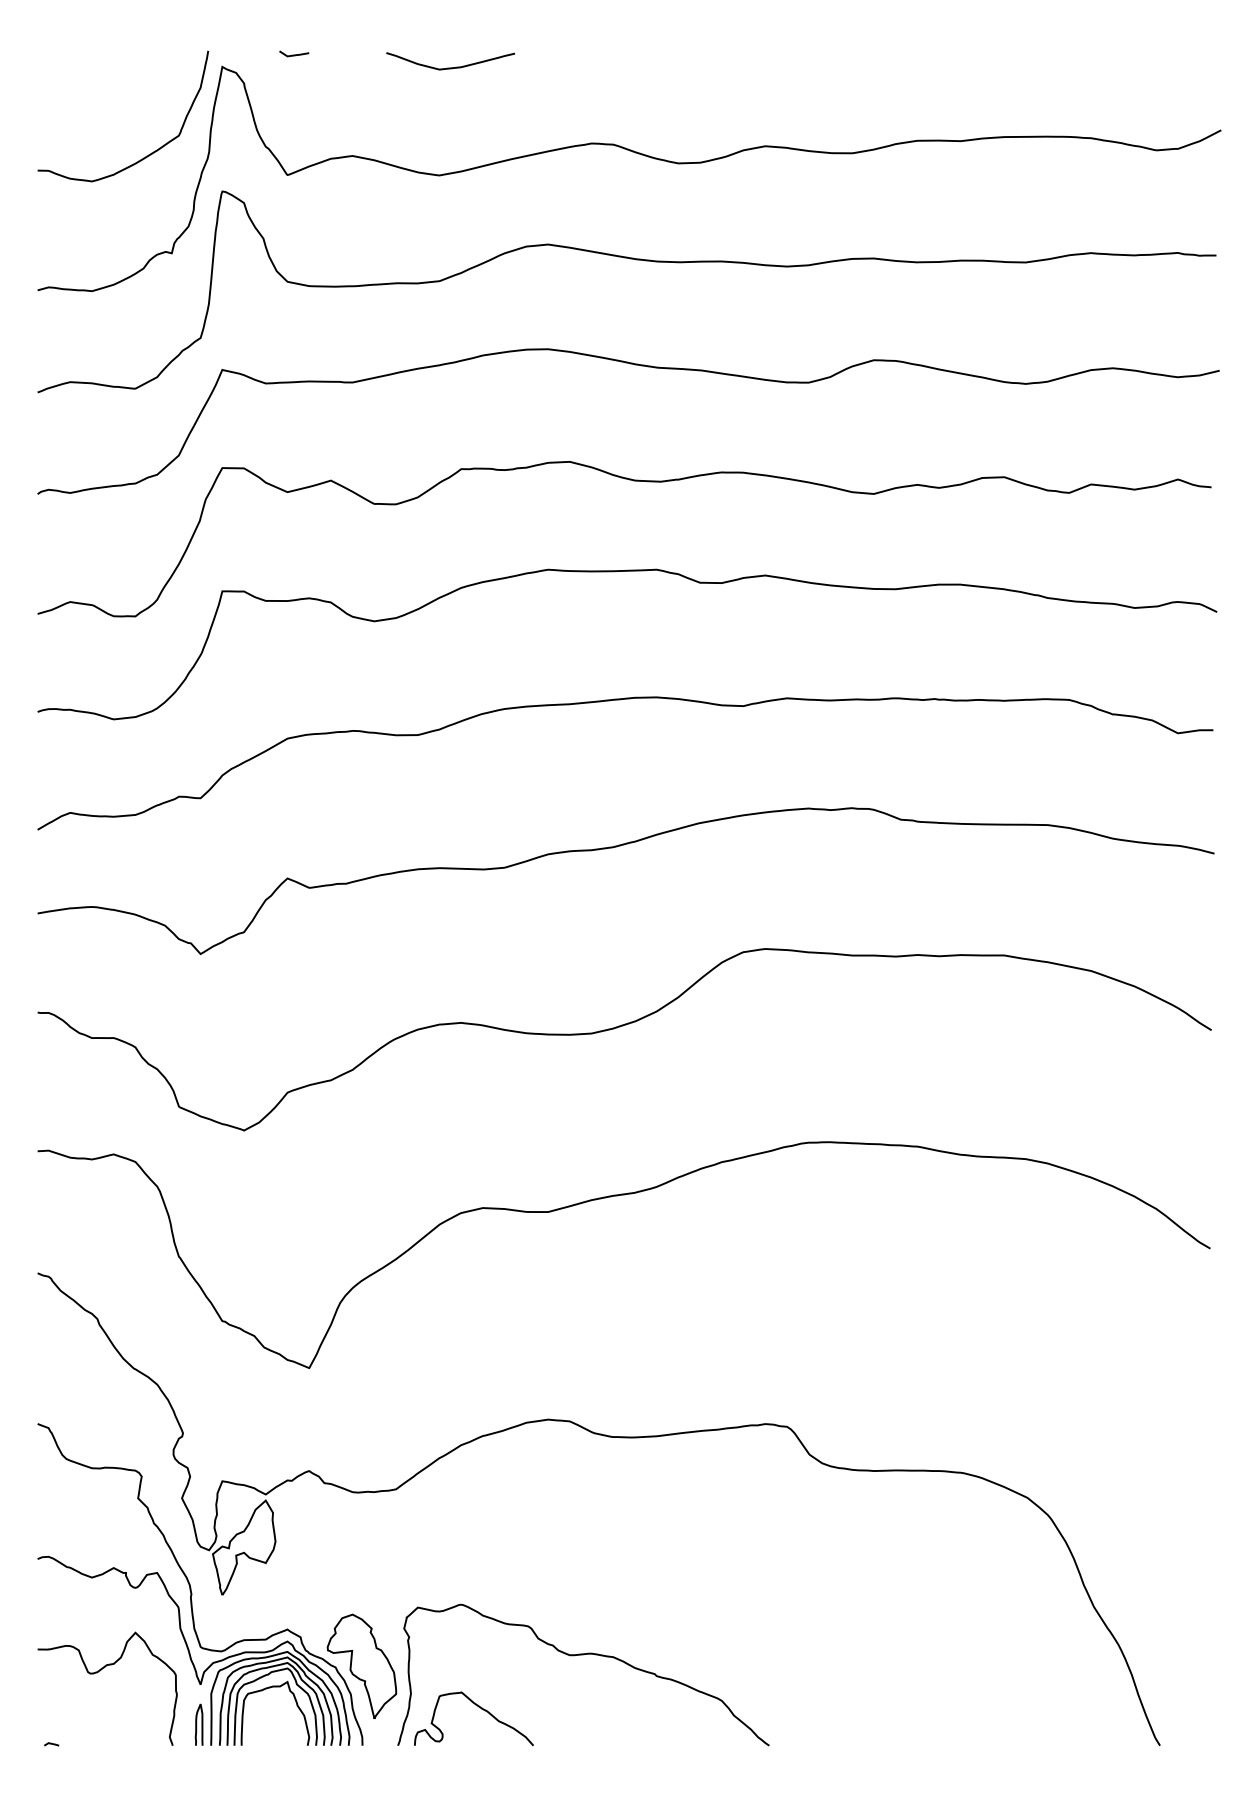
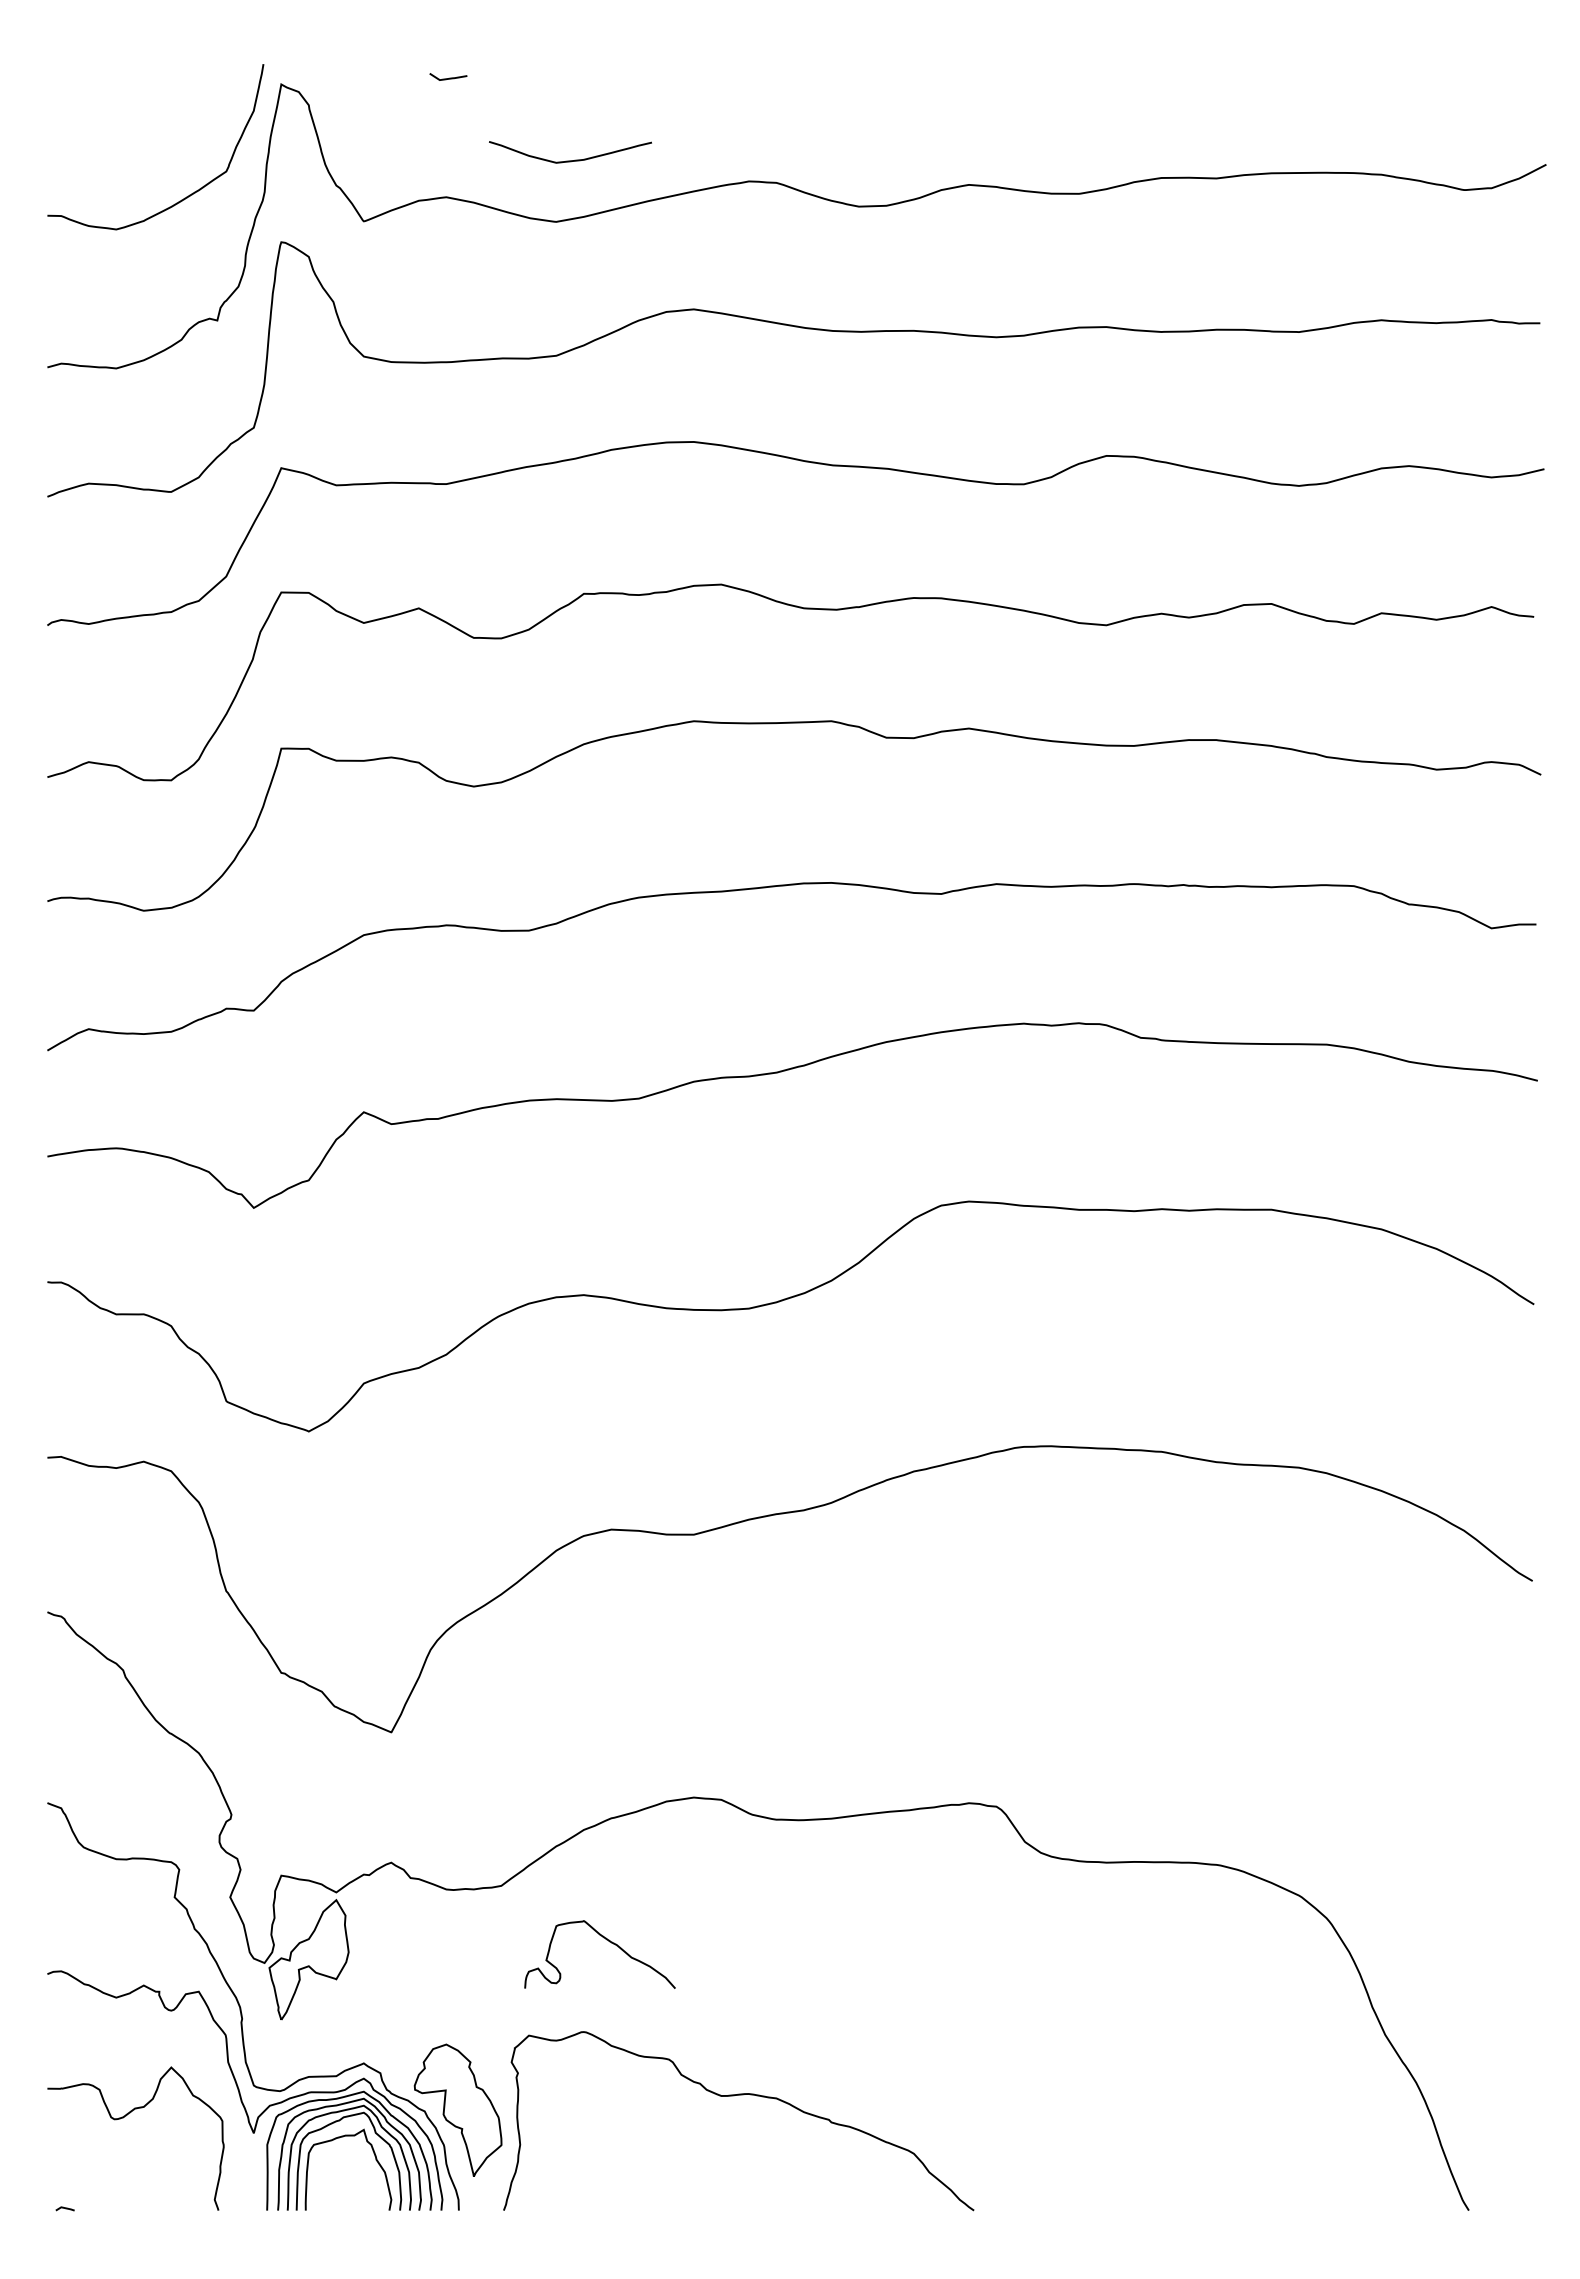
line: (295, 54) -> (449, 77), moved
curve: (450, 67) -> (570, 160), moved
curve: (481, 1709) -> (609, 1942), moved
curve: (197, 1724) -> (249, 2183), removed

